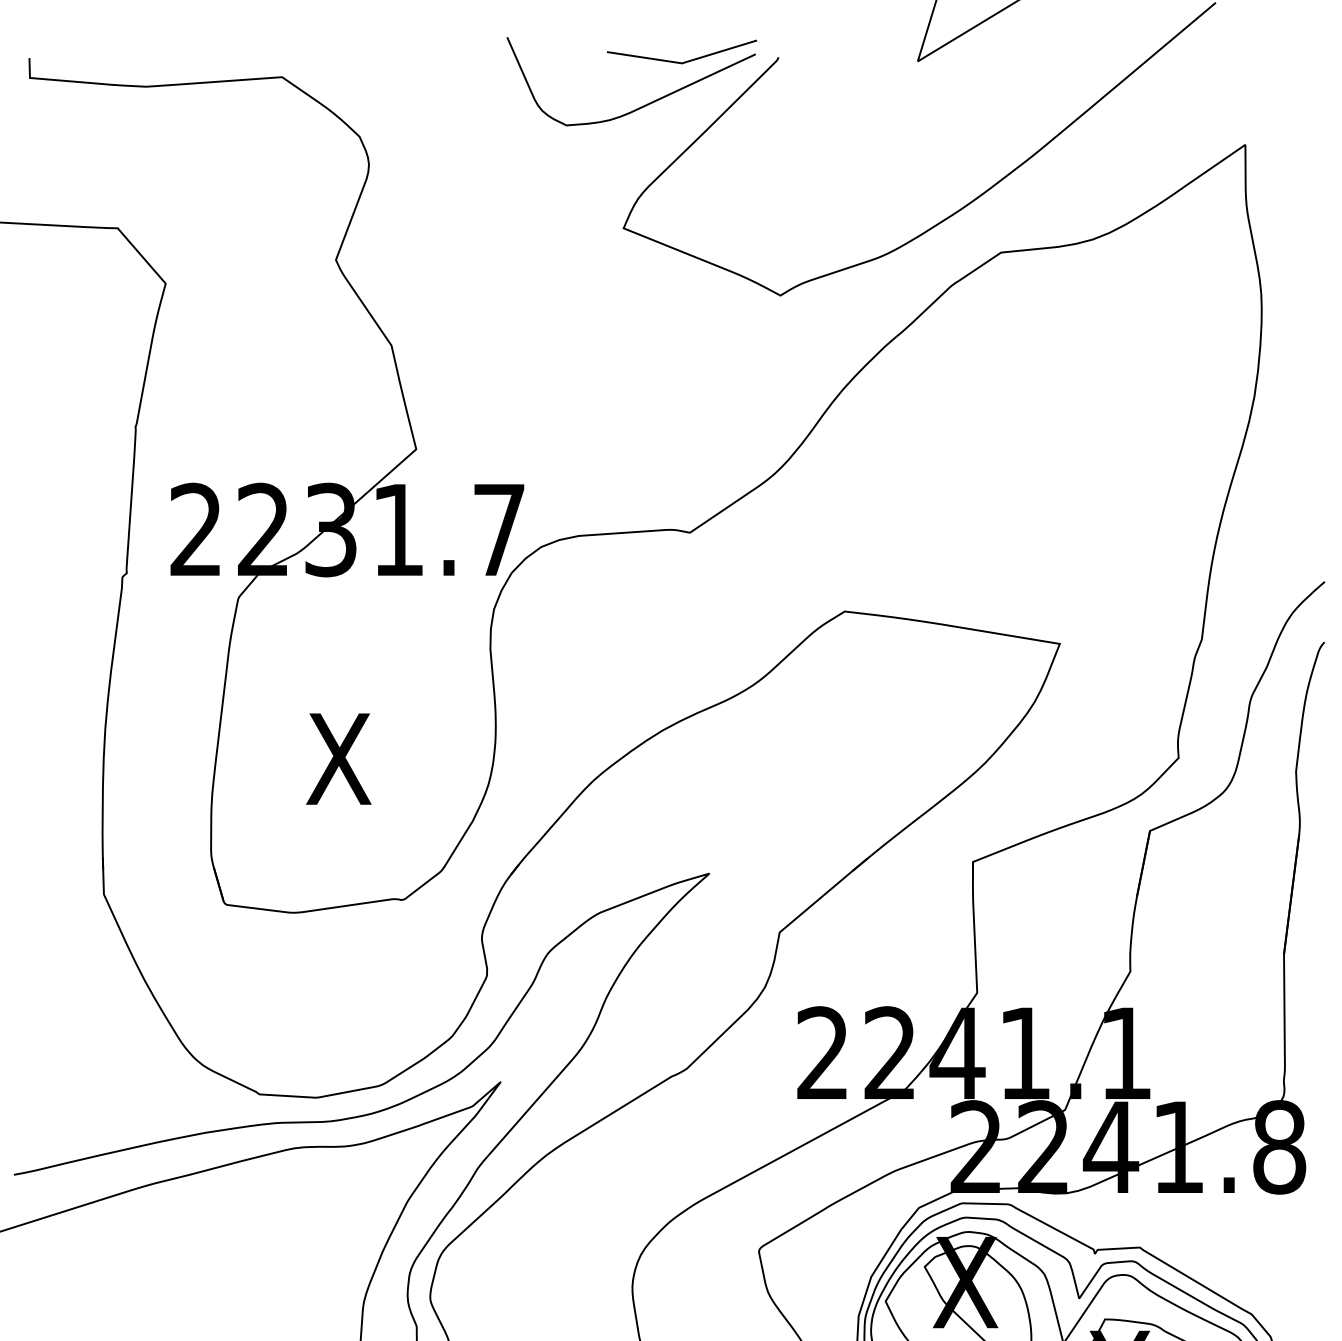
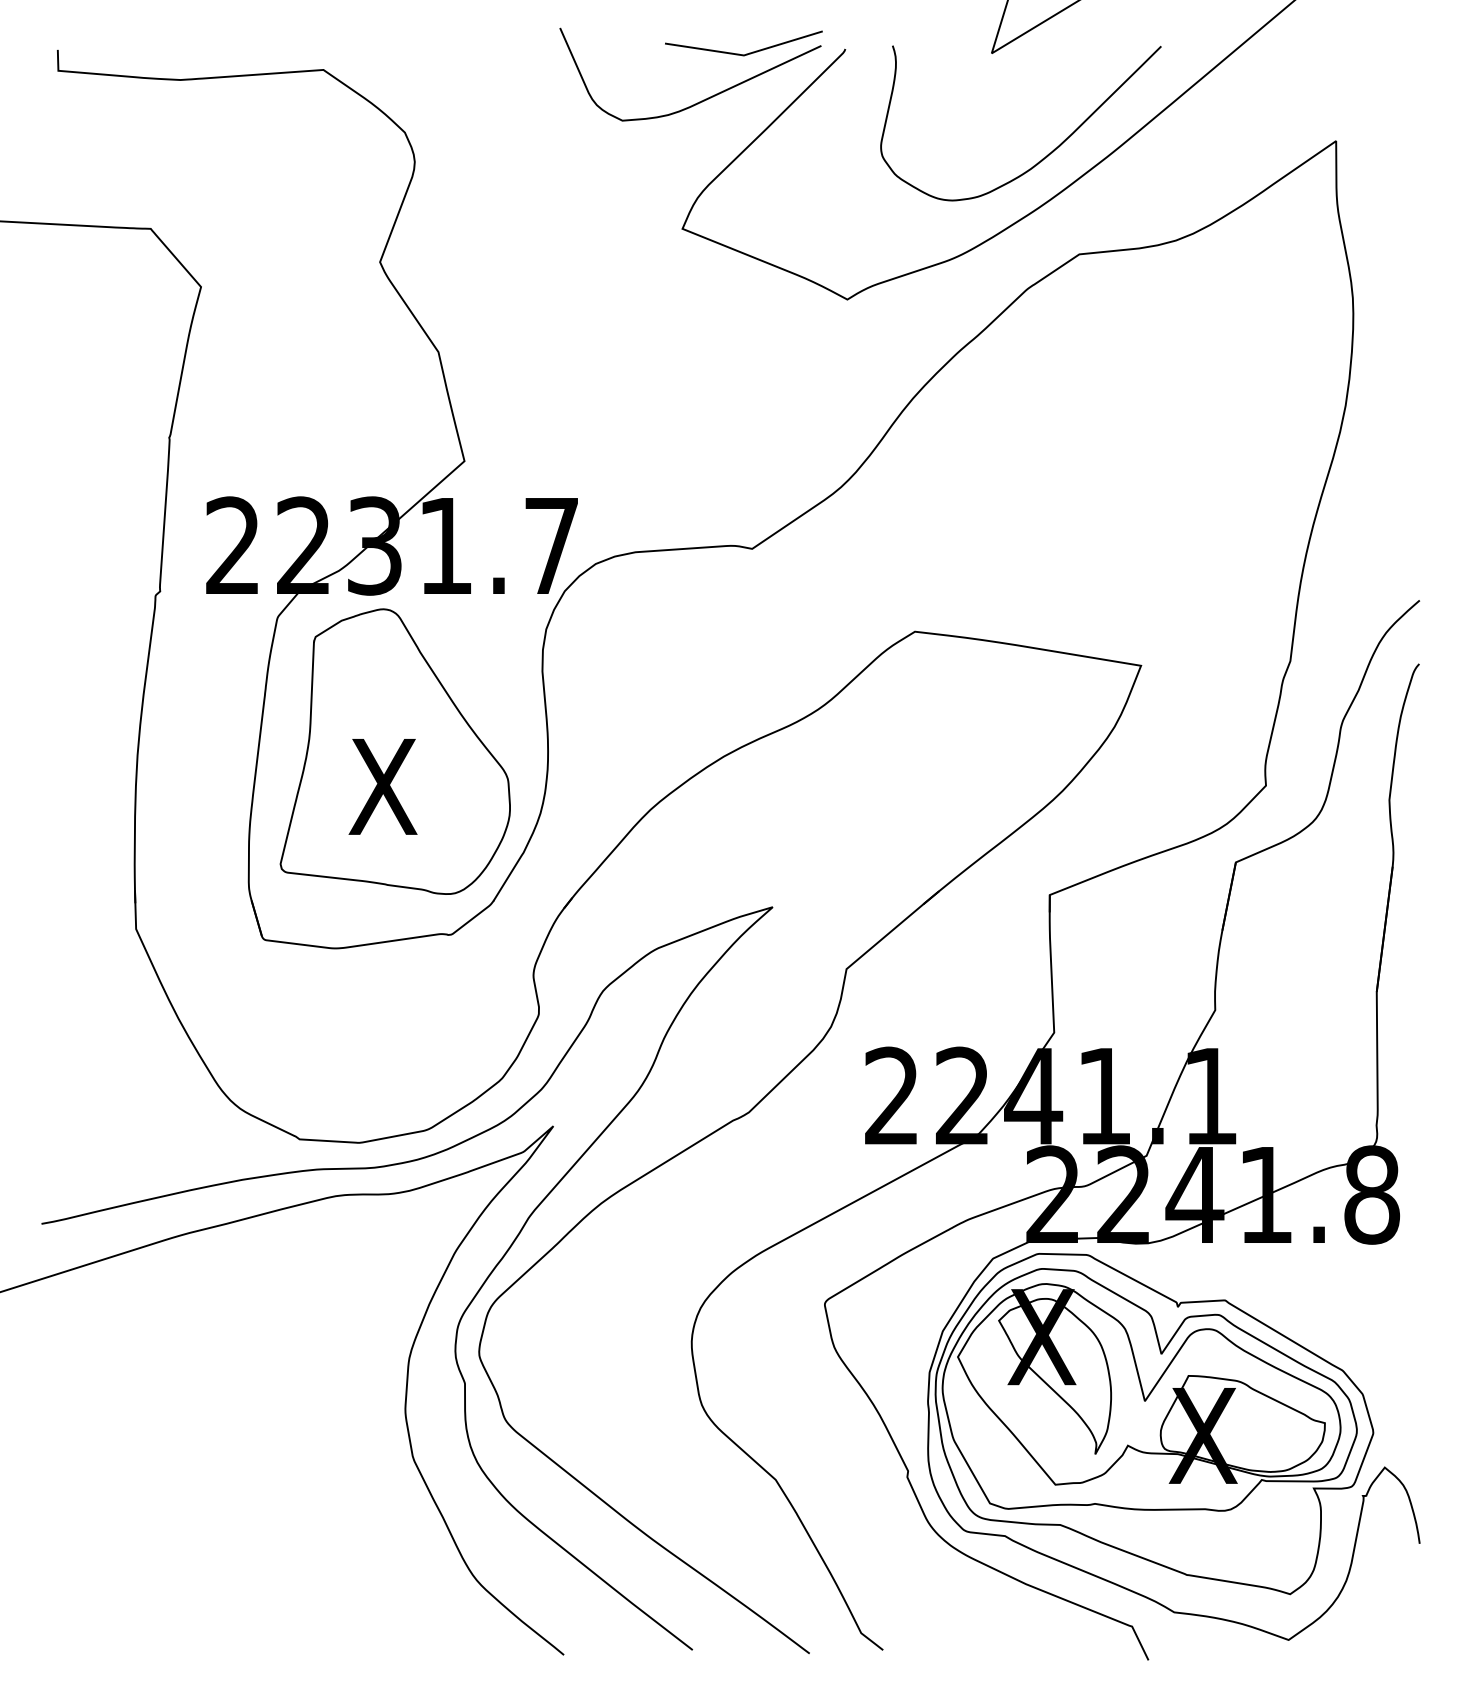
curve: (971, 156) -> (1048, 153), added
part: (349, 725) -> (394, 751), added

